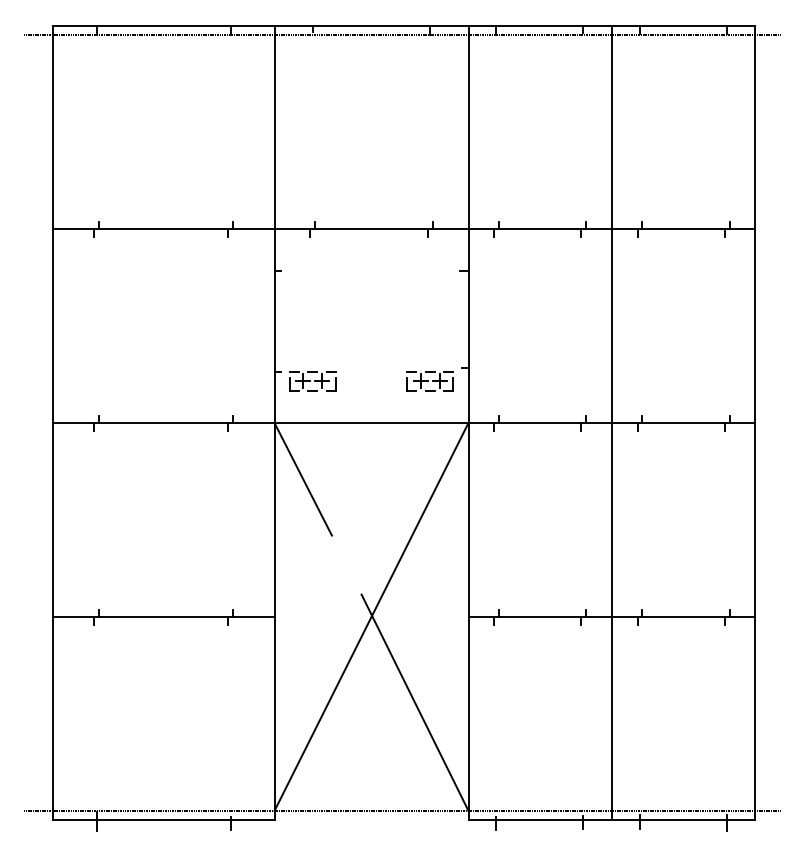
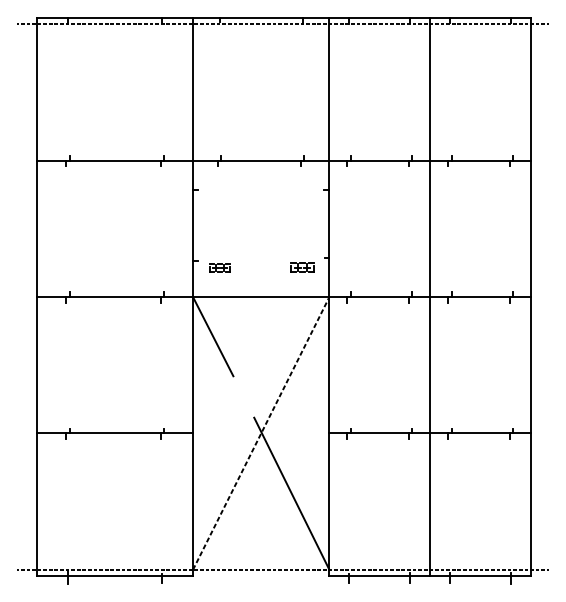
part: (312, 381) -> (219, 267), size x0.6
part: (429, 381) -> (301, 267), size x0.7
line: (371, 616) -> (261, 433), solid -> dashed

